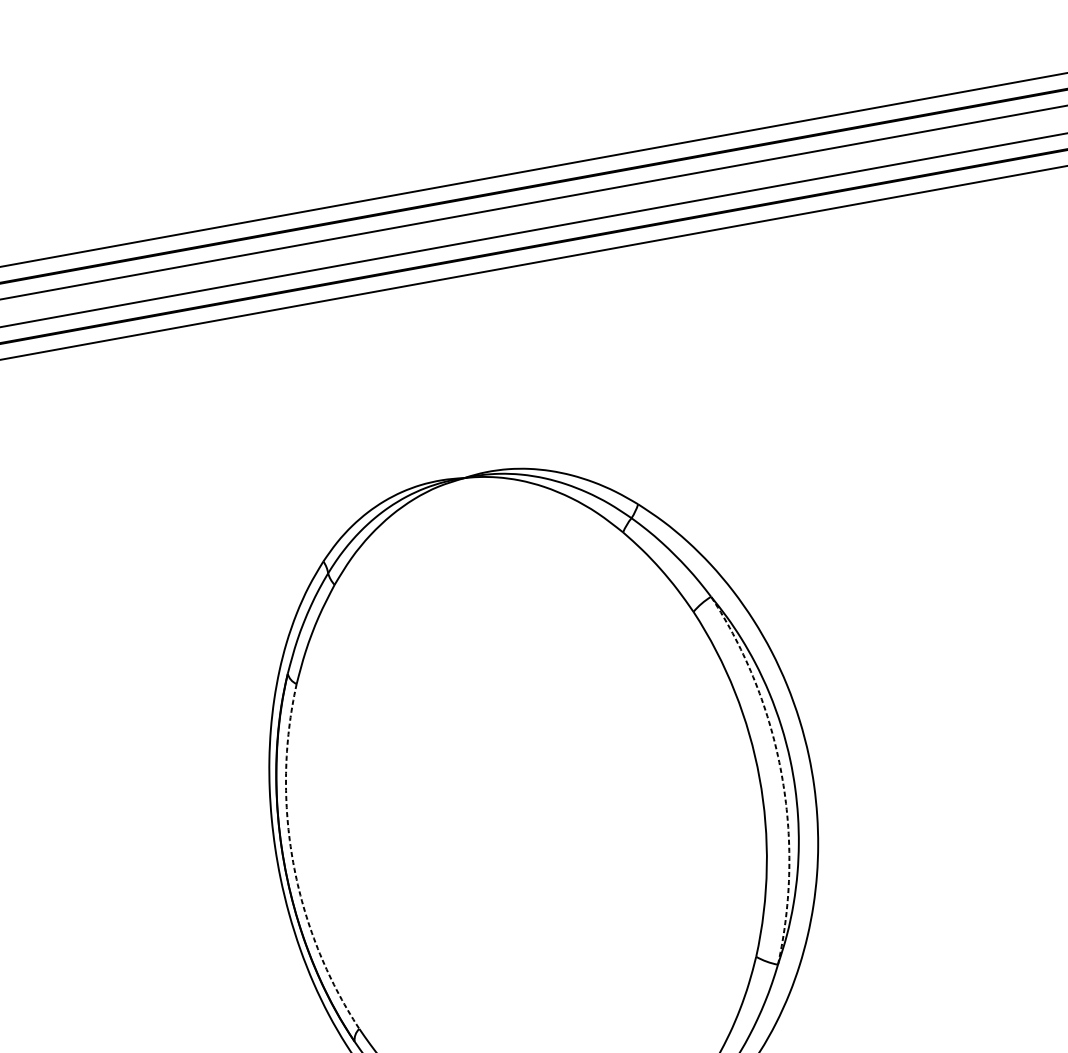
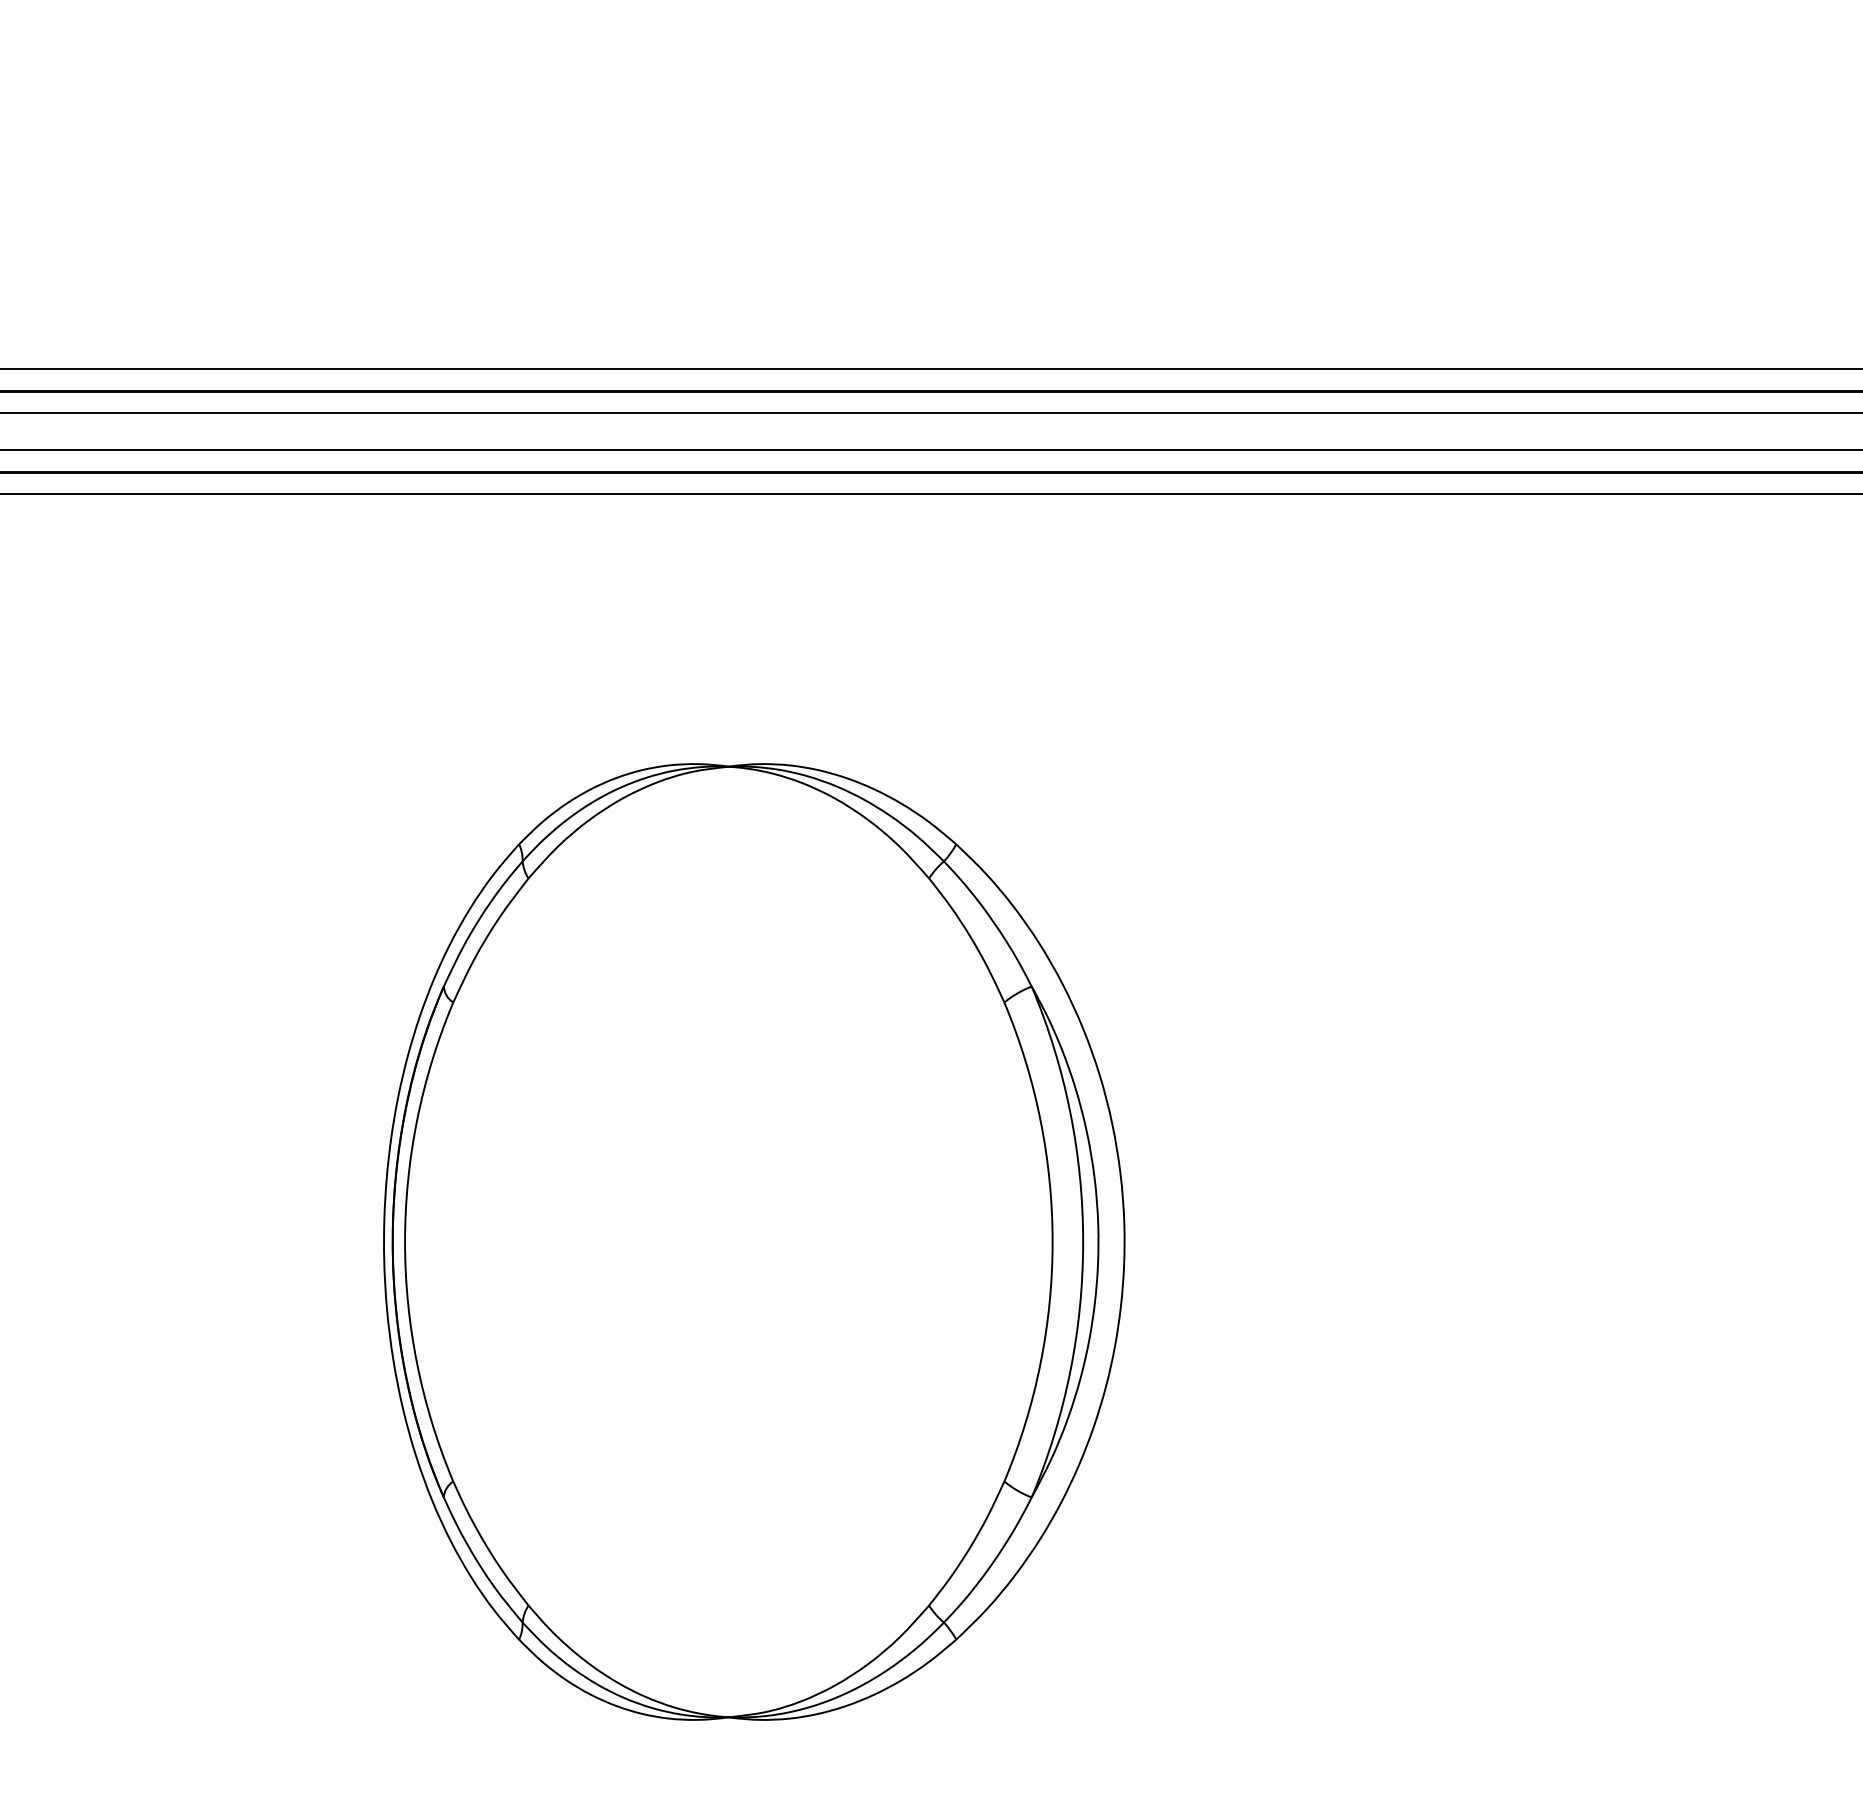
arc: (781, 774) -> (1083, 1242), dashed -> solid
arc: (293, 863) -> (405, 1242), dashed -> solid

